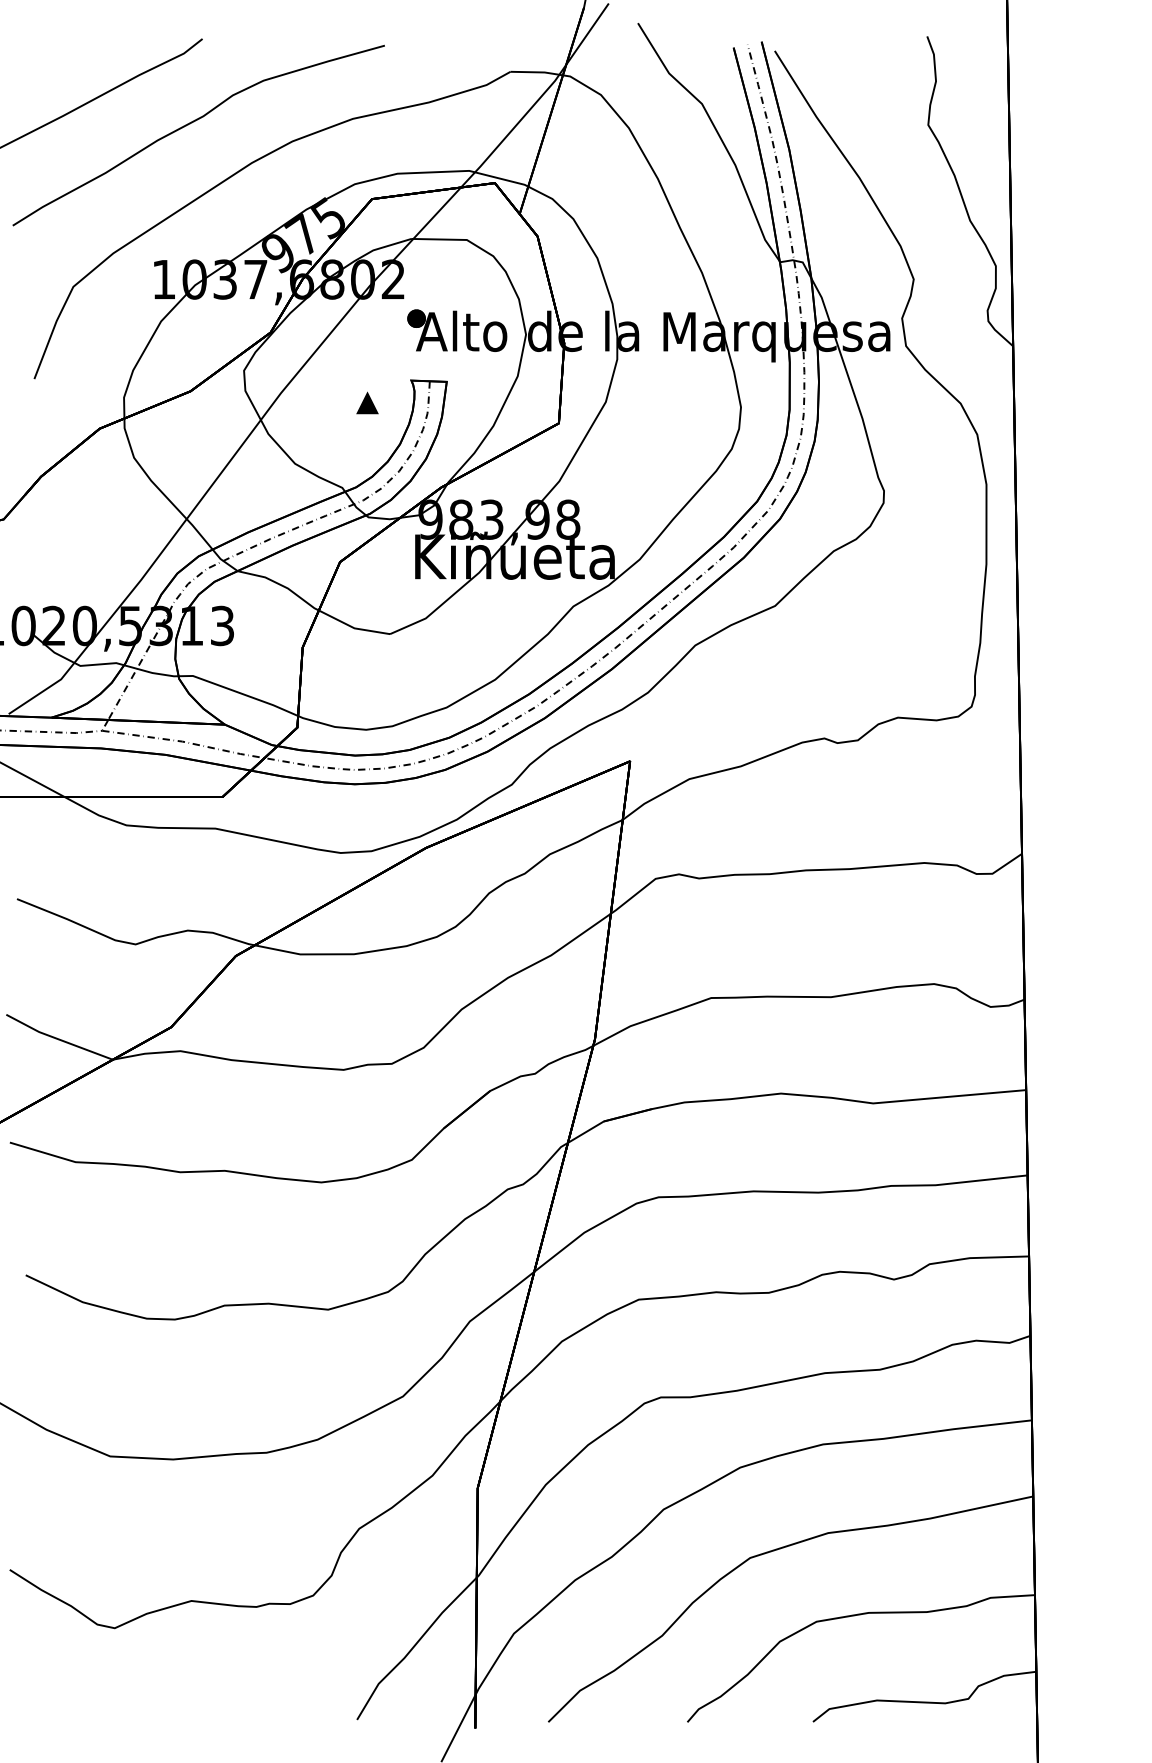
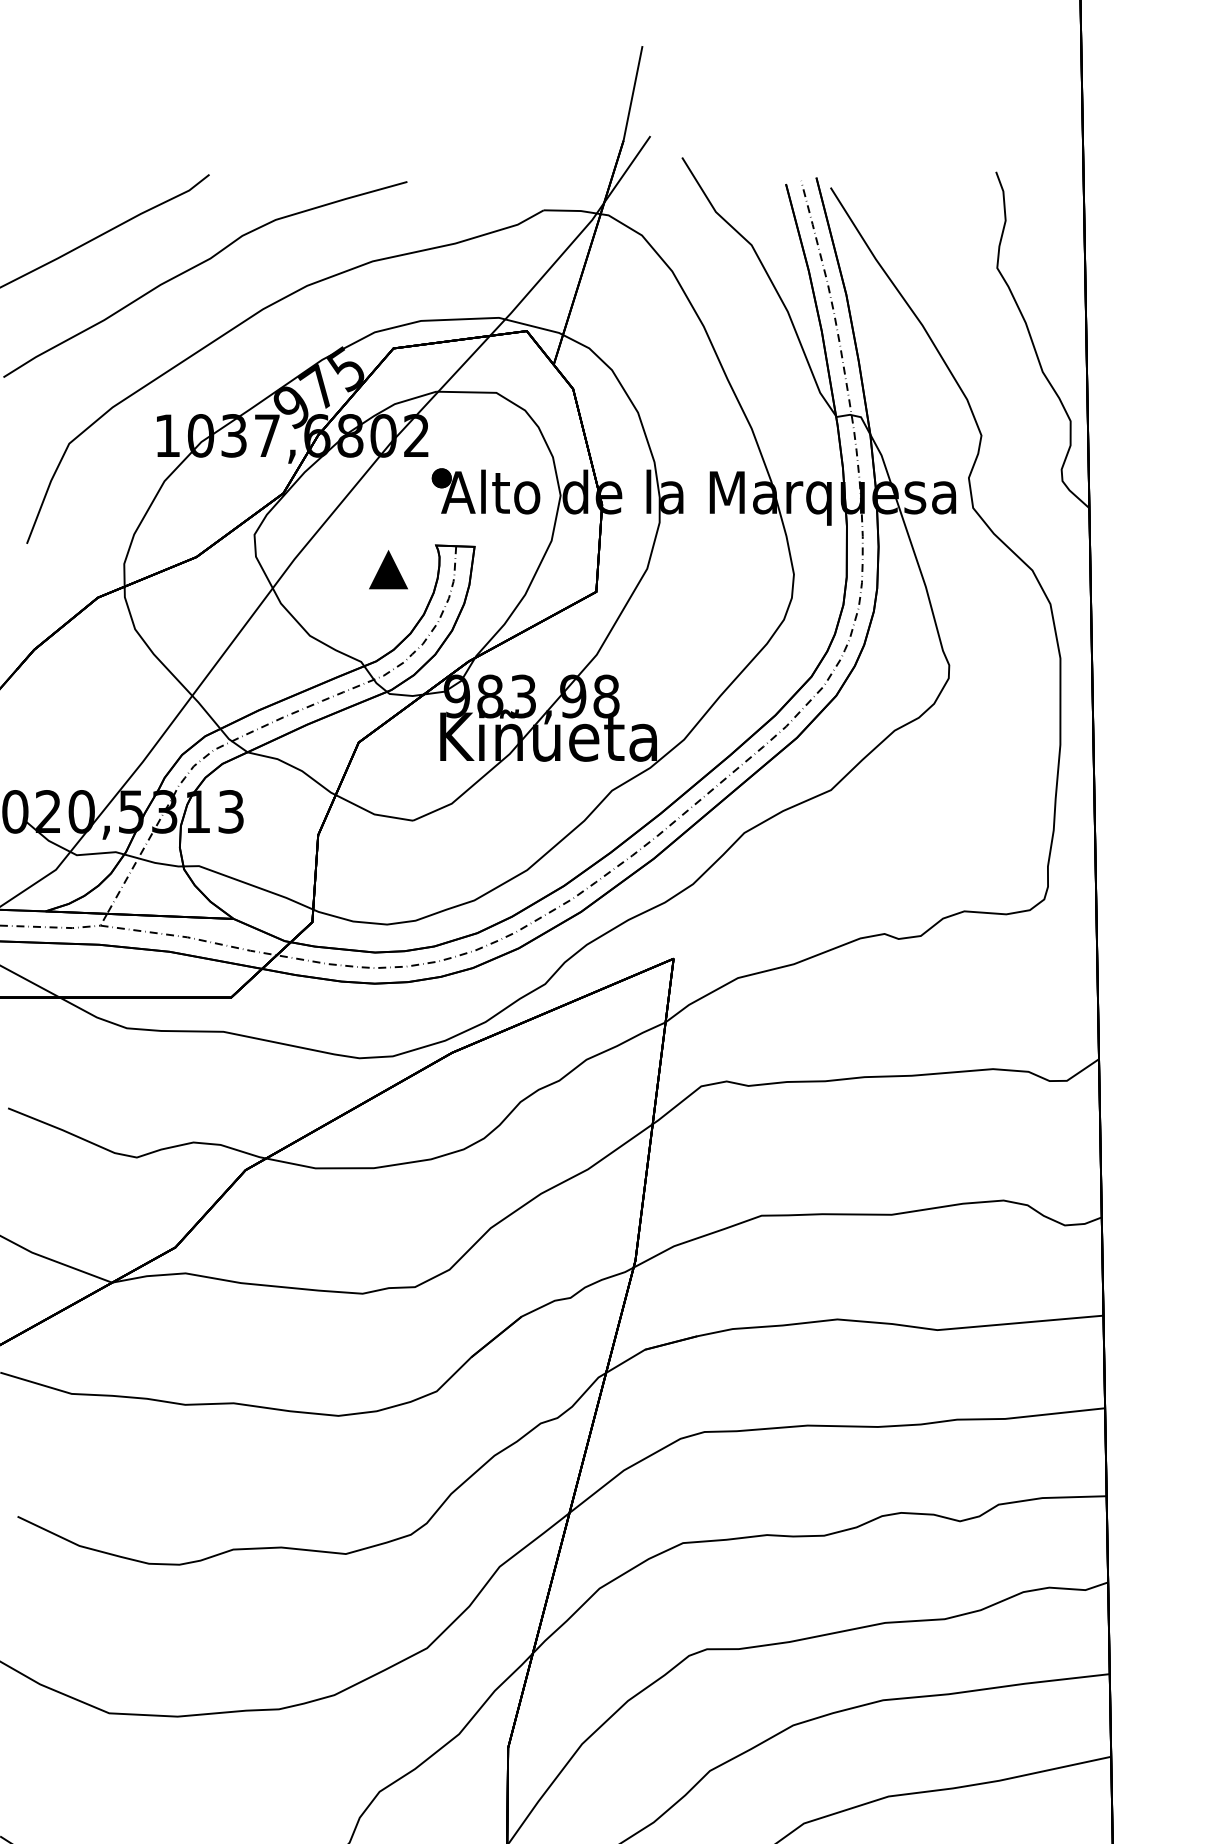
part: (367, 402) -> (388, 569), size x1.6

